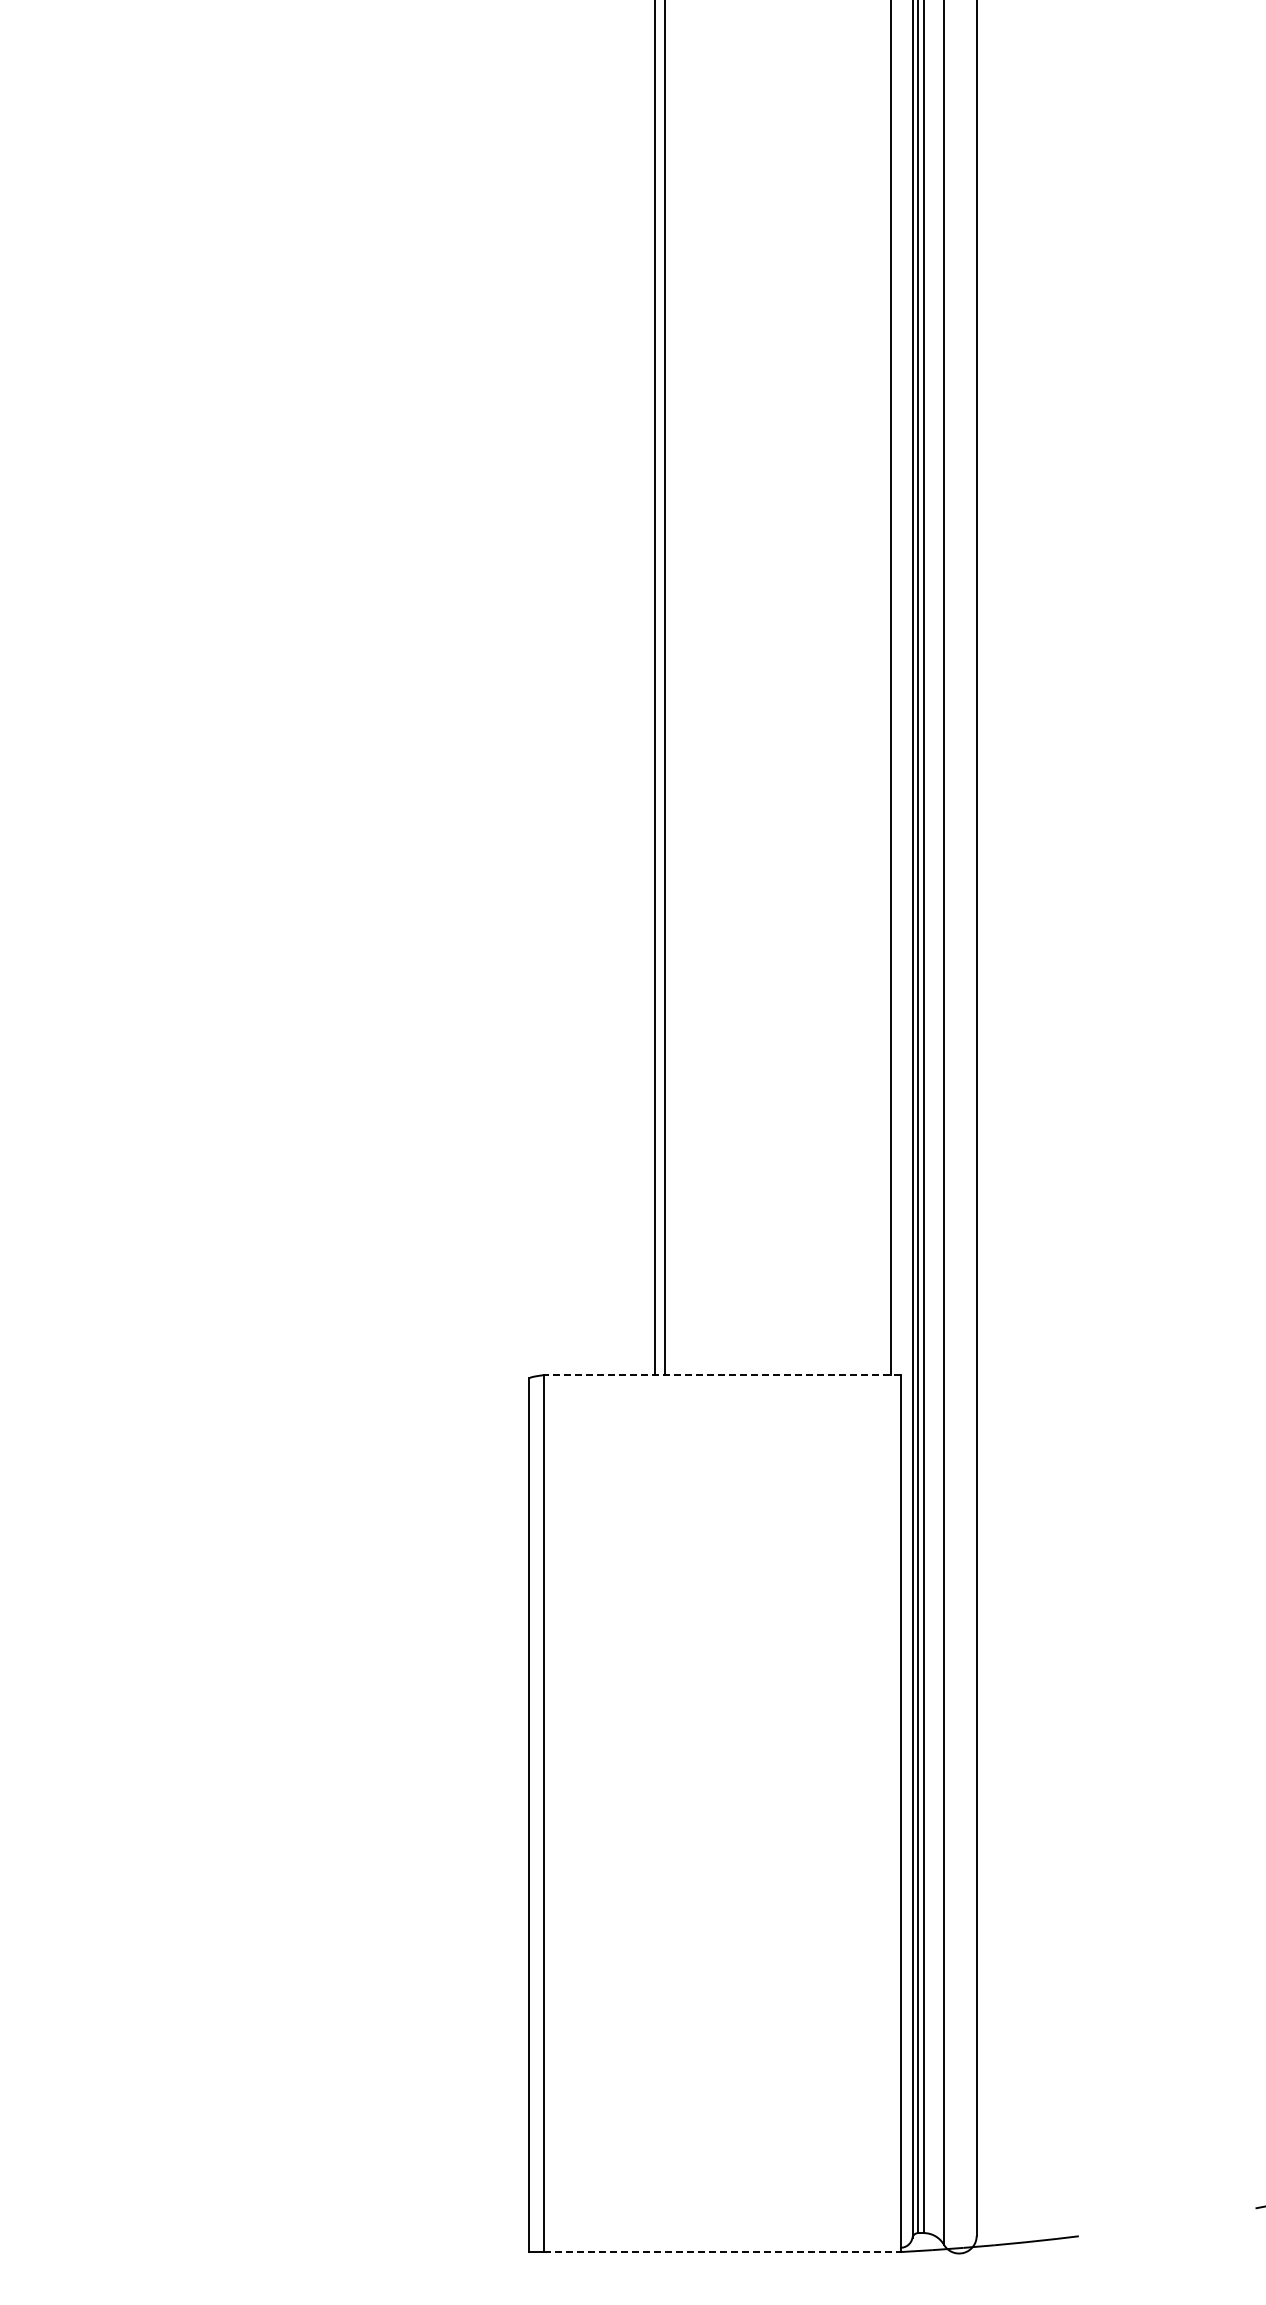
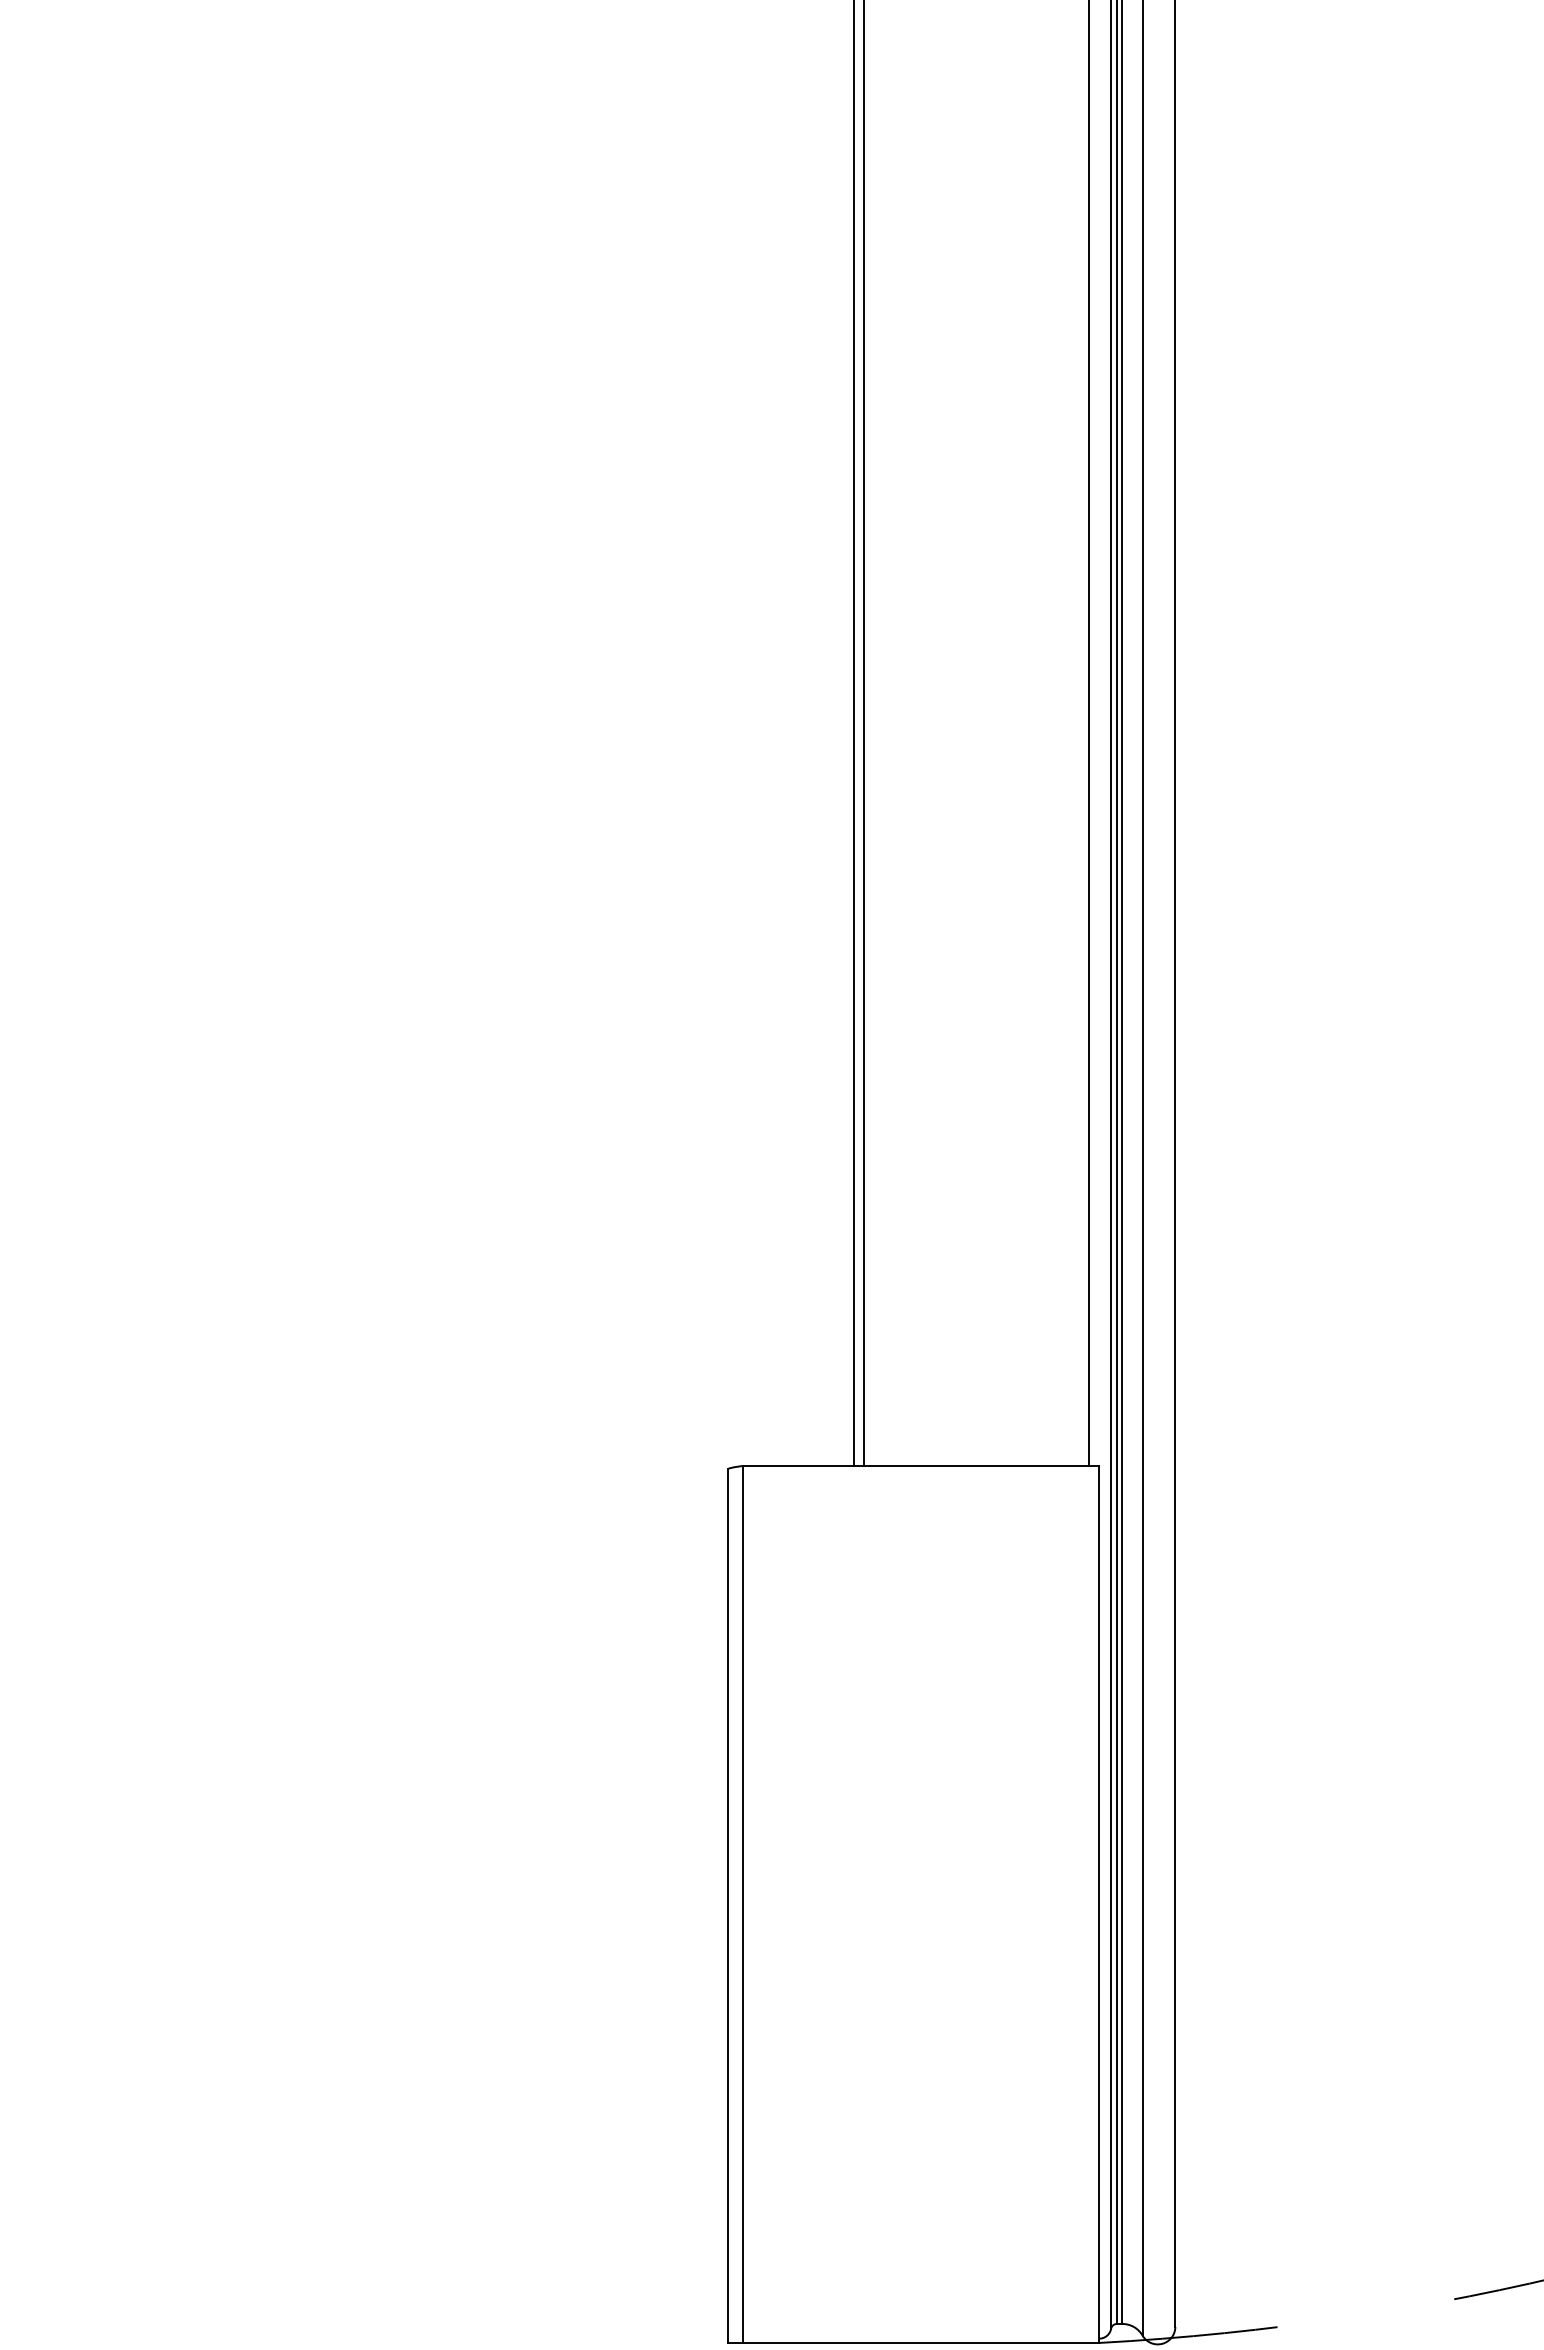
line: (721, 1374) -> (920, 1465), dashed -> solid
line: (722, 2251) -> (921, 2342), dashed -> solid

